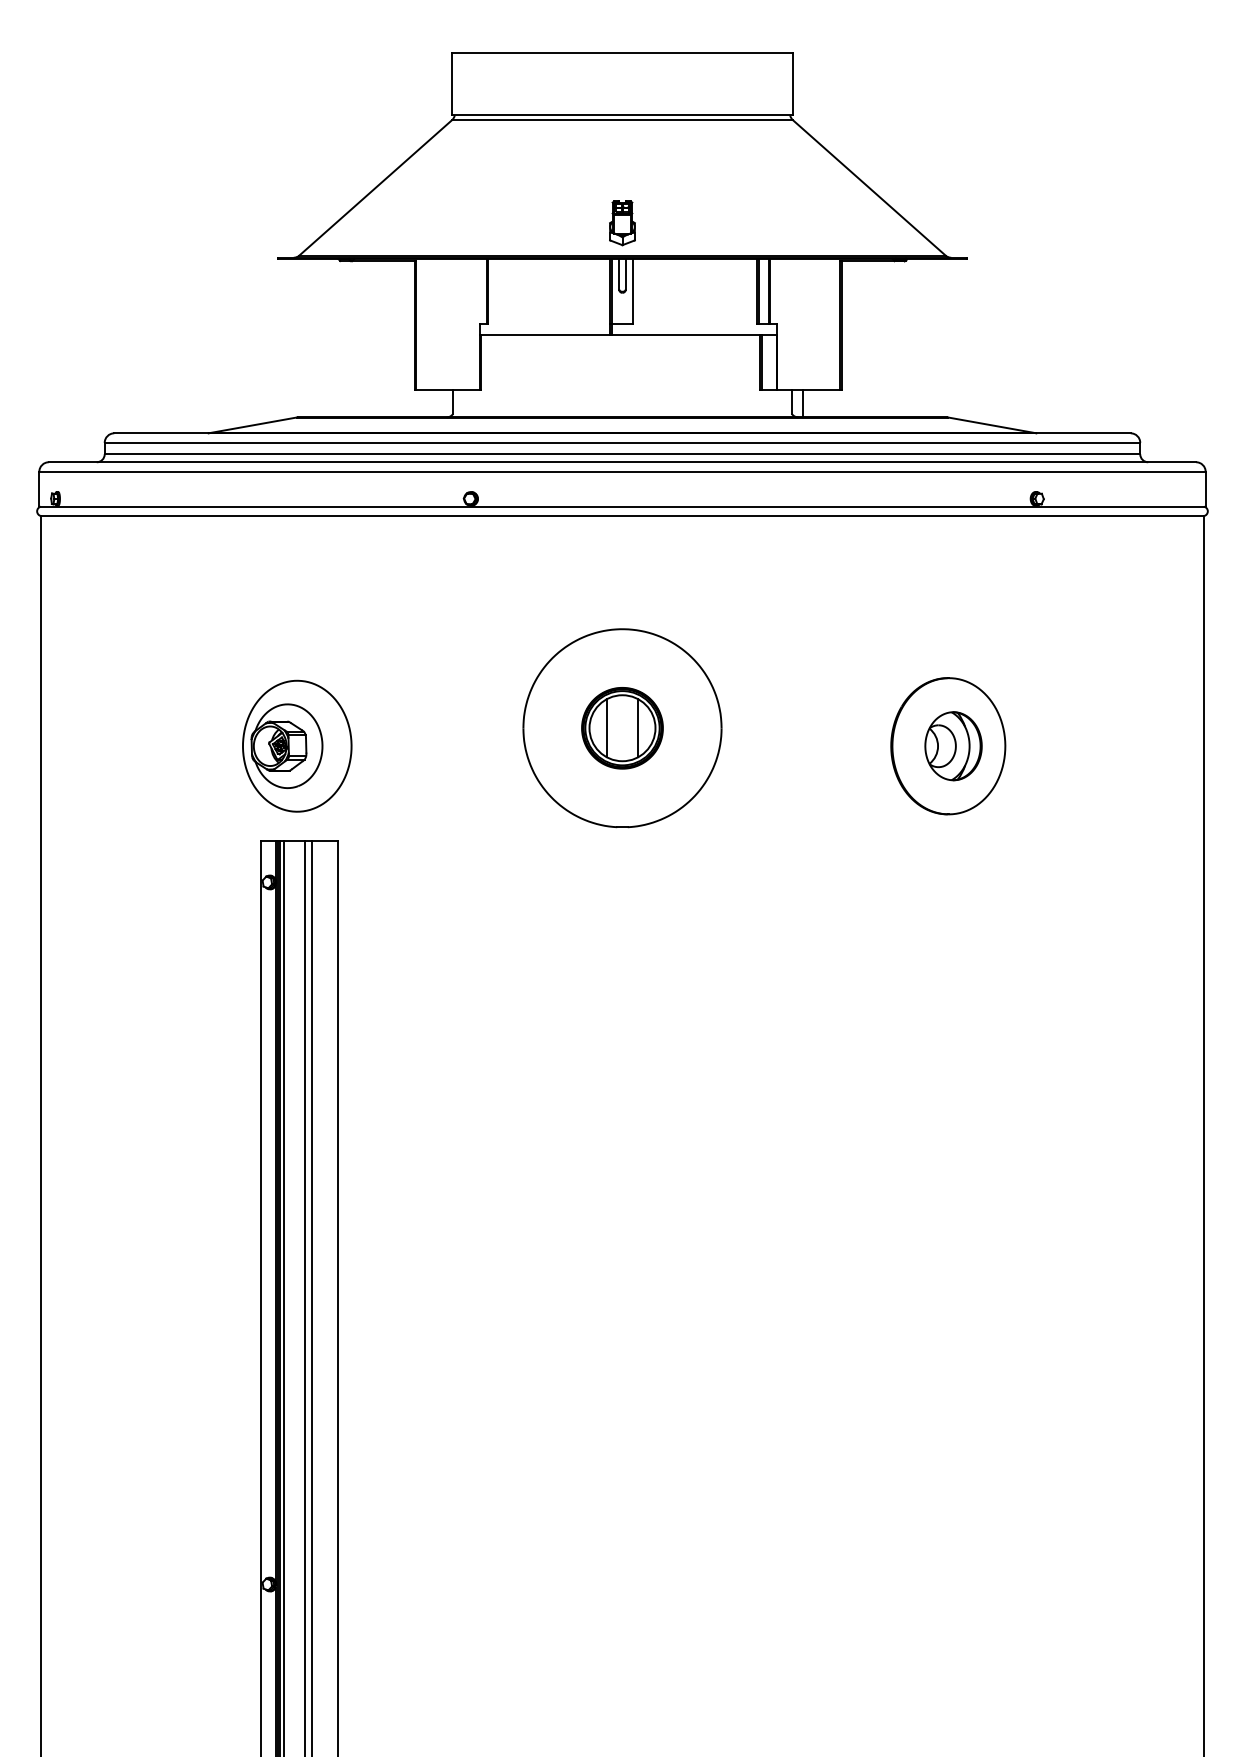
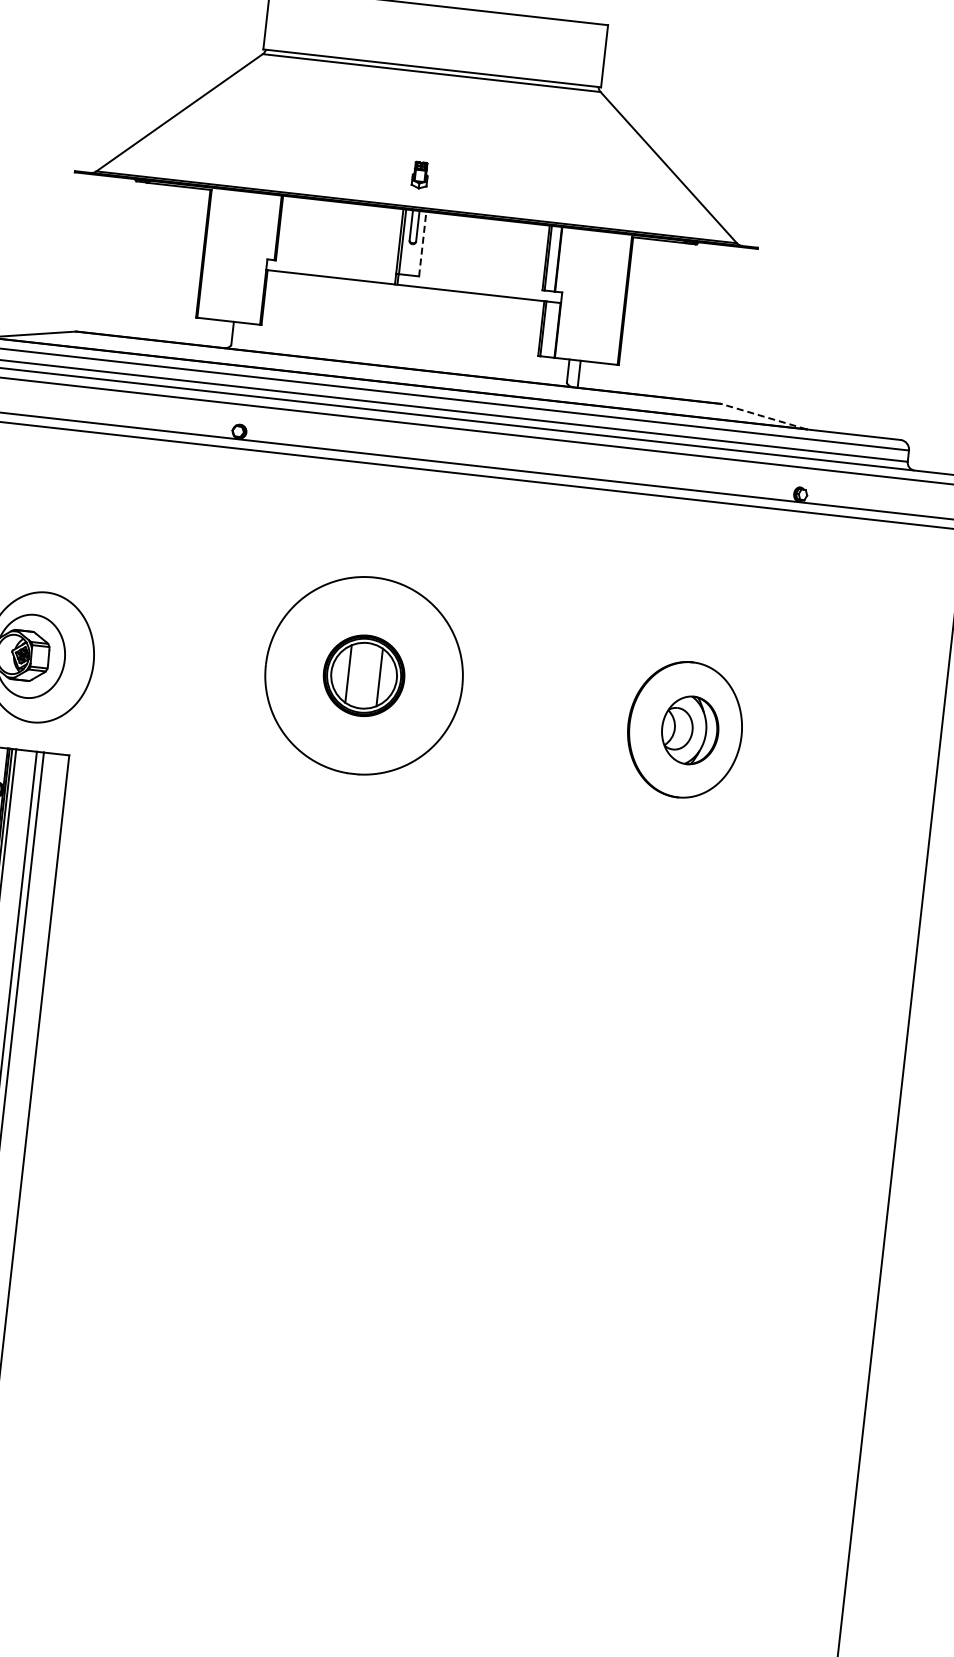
part: (622, 223) -> (420, 175), size x0.6
line: (632, 291) -> (422, 244), solid -> dashed
line: (991, 425) -> (763, 416), solid -> dashed

